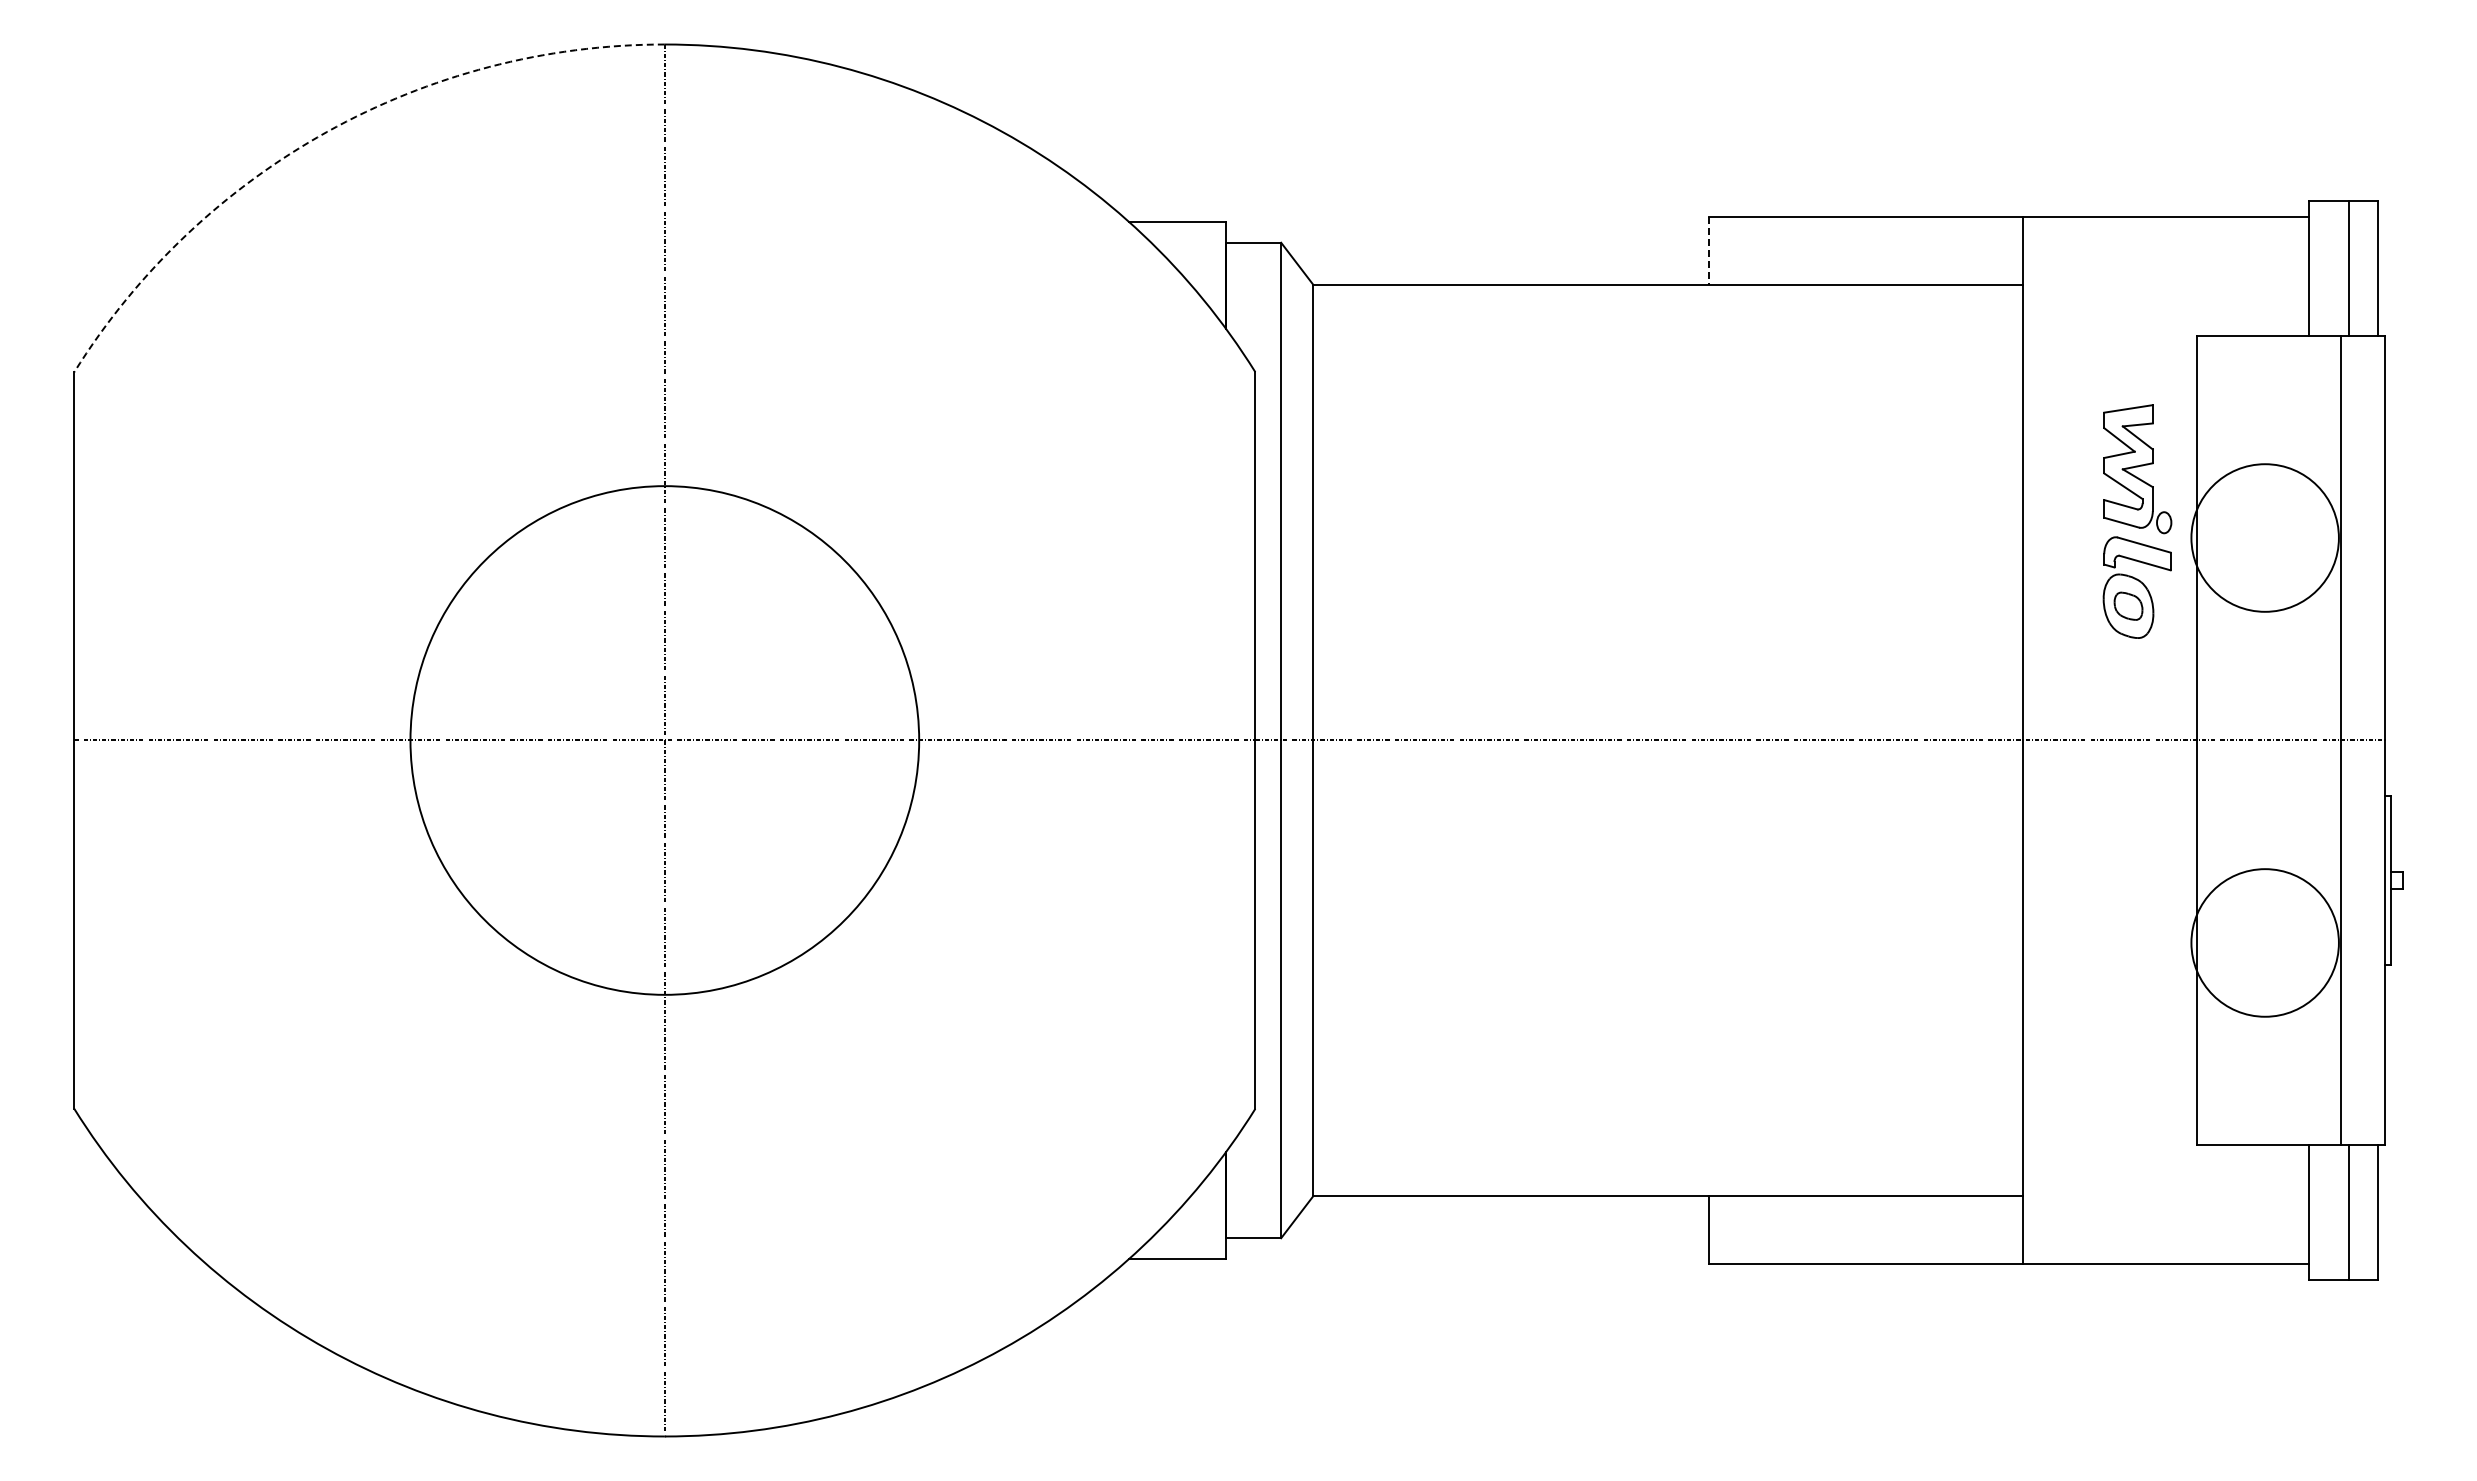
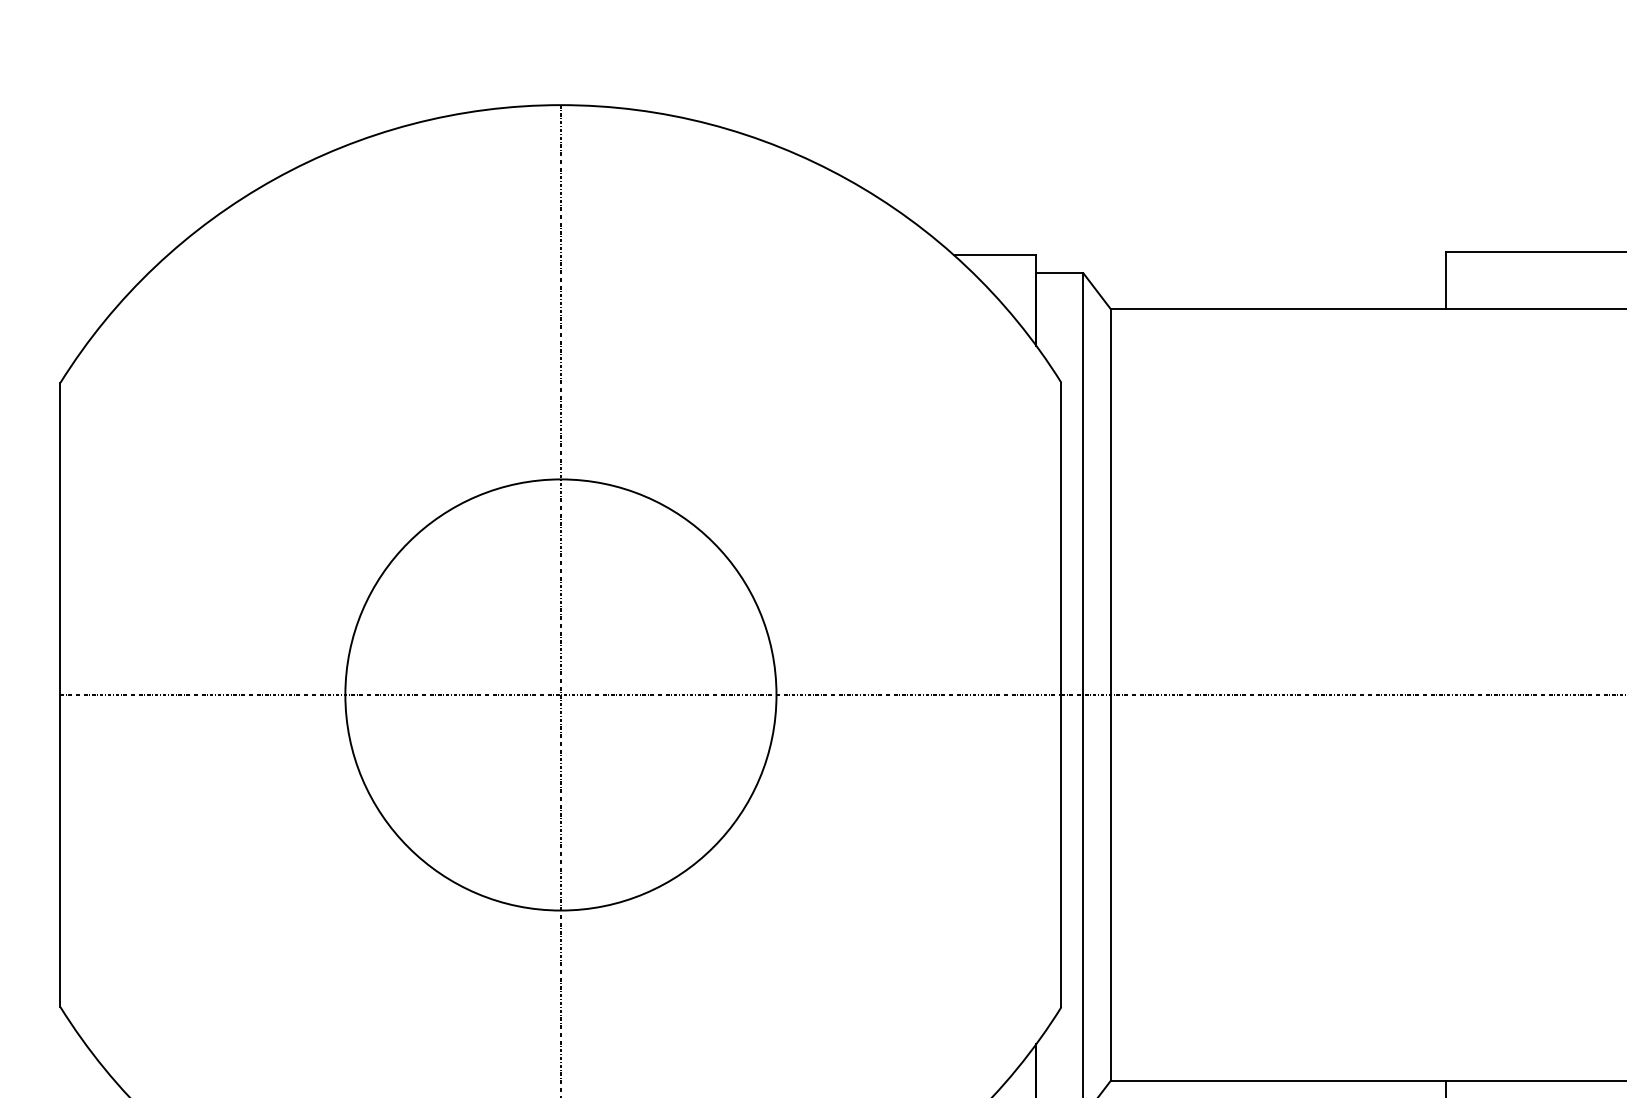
arc: (327, 131) -> (275, 178), dashed -> solid
line: (1708, 251) -> (1445, 280), dashed -> solid

